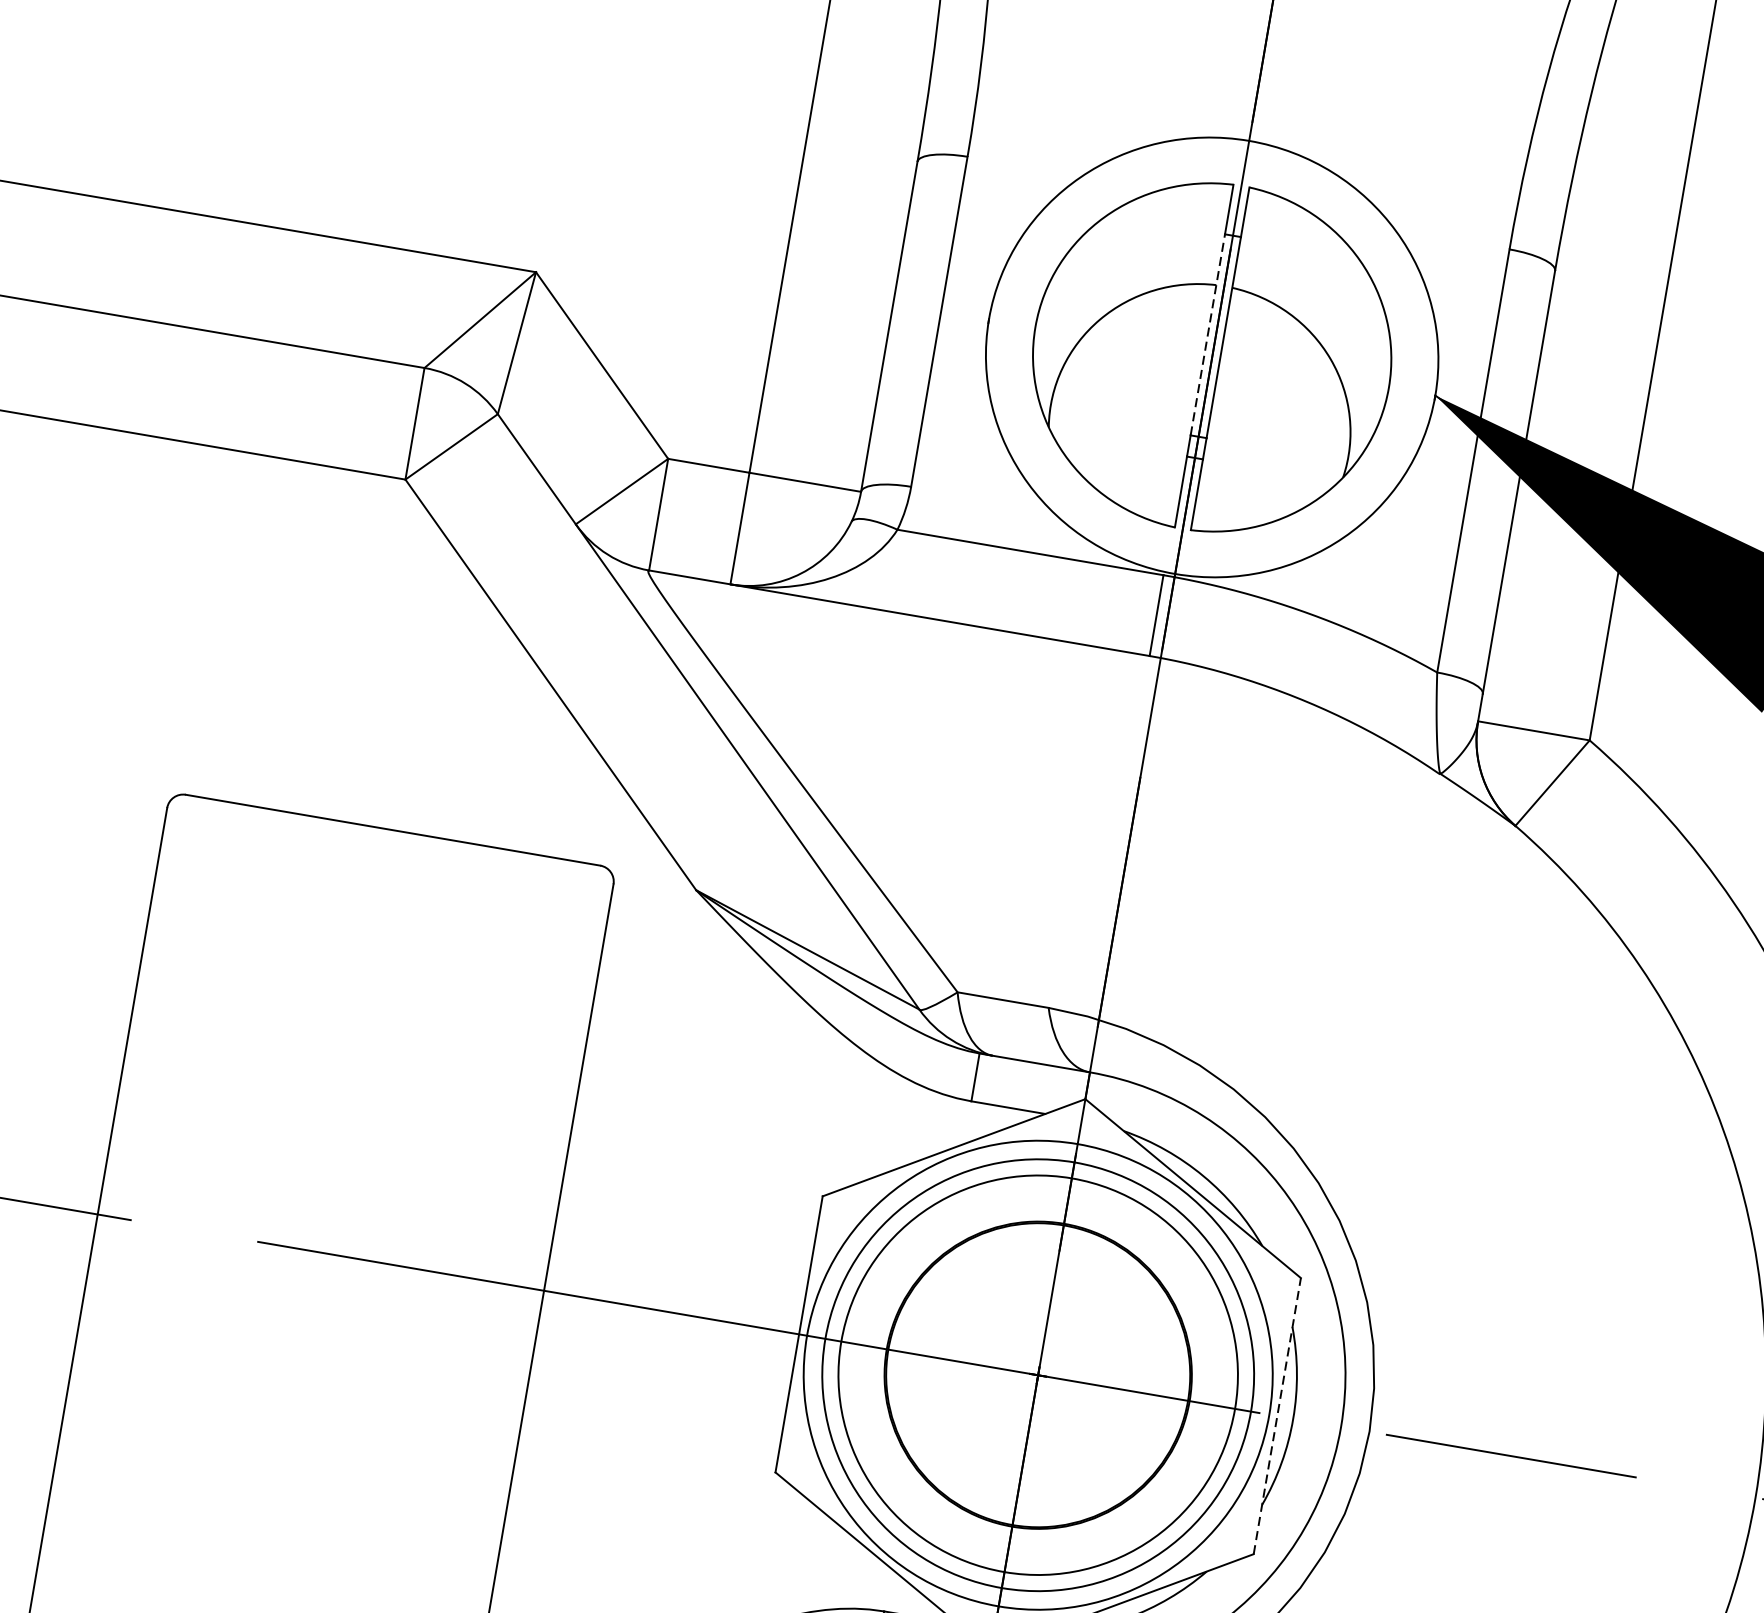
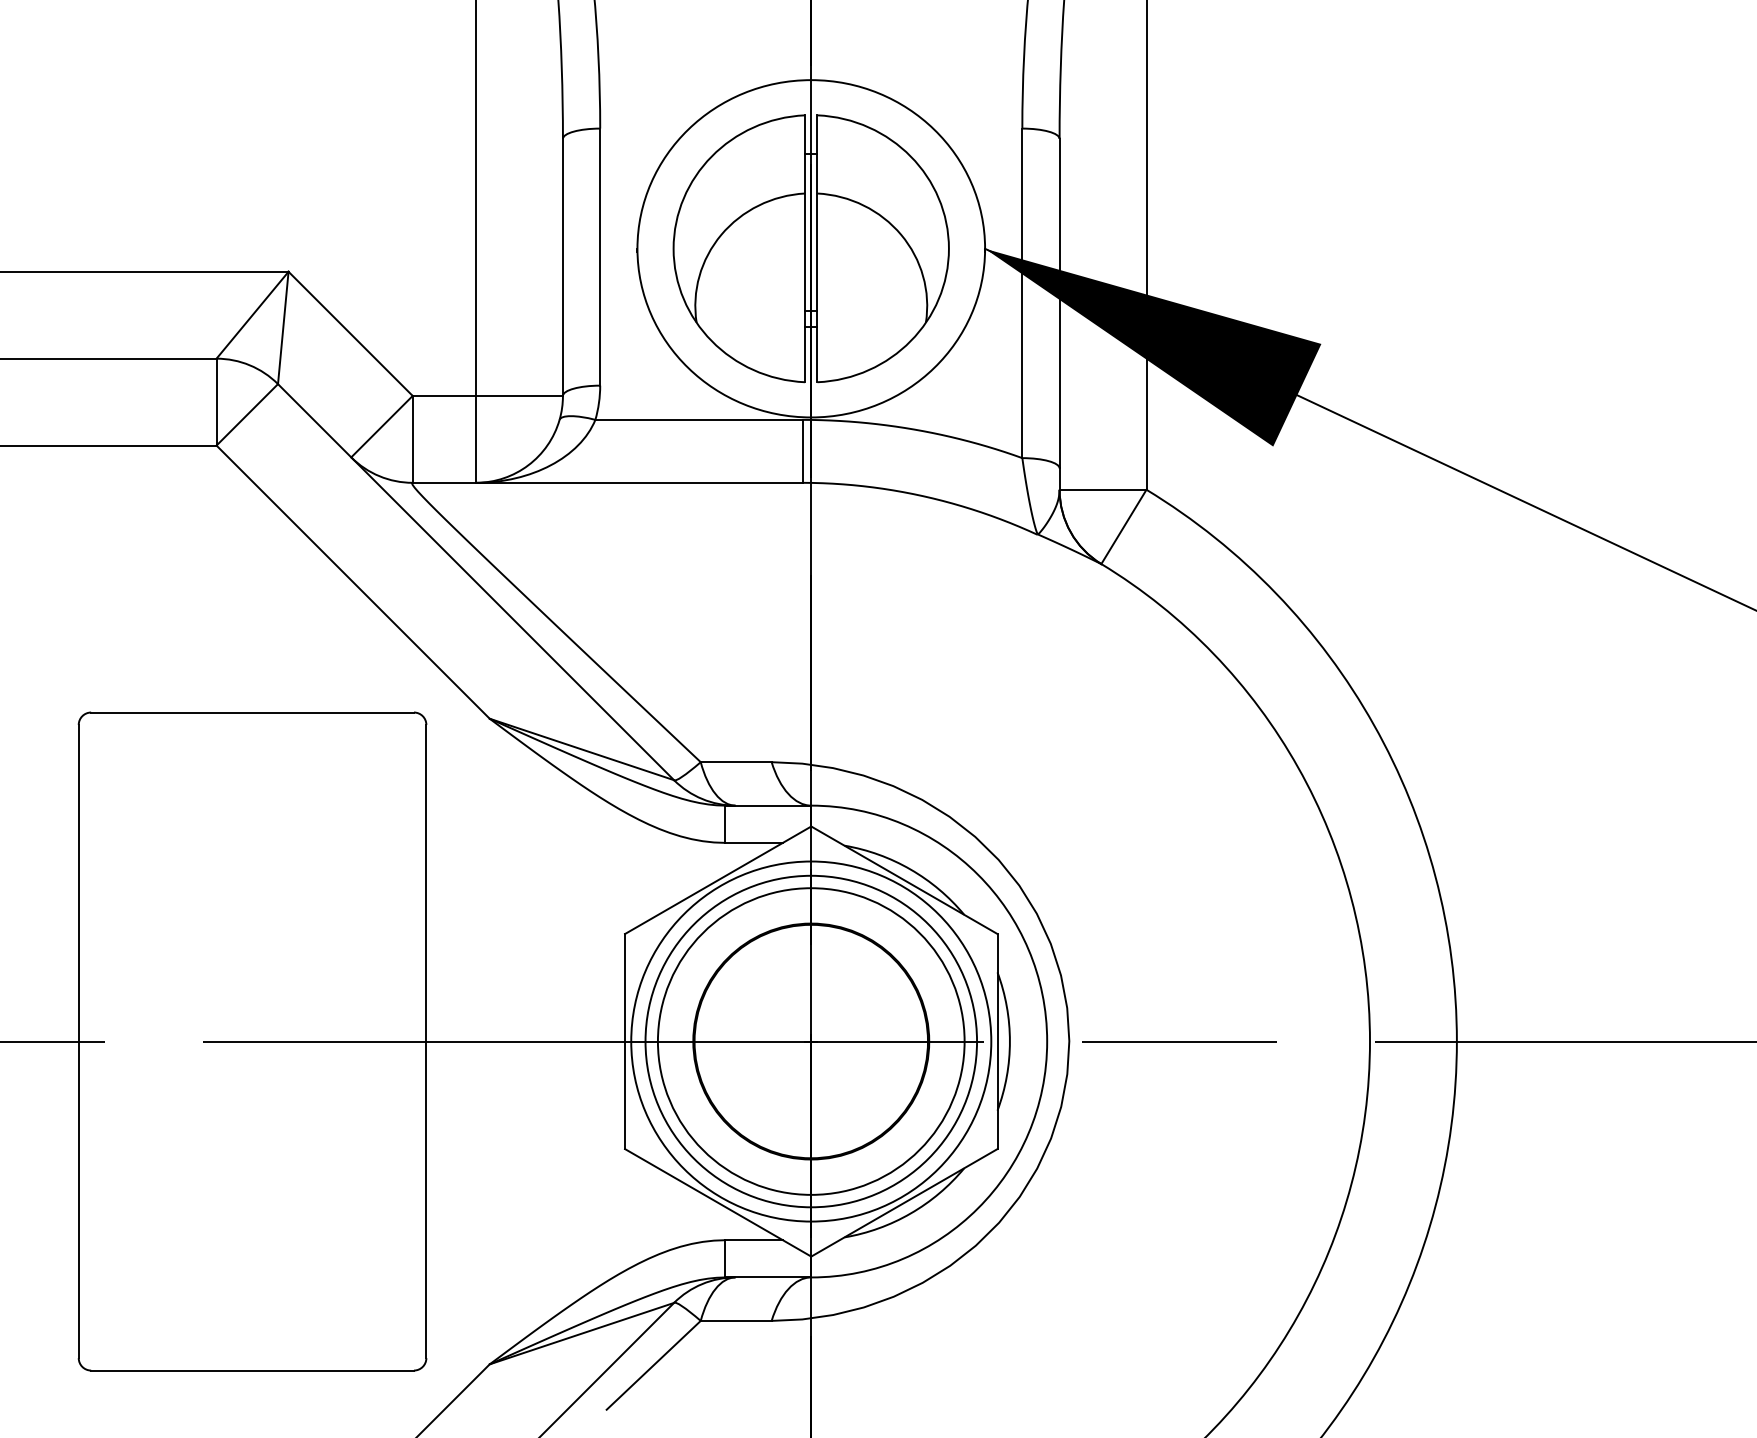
line: (1208, 333) -> (805, 231), dashed -> solid
line: (1277, 1416) -> (997, 1041), dashed -> solid

